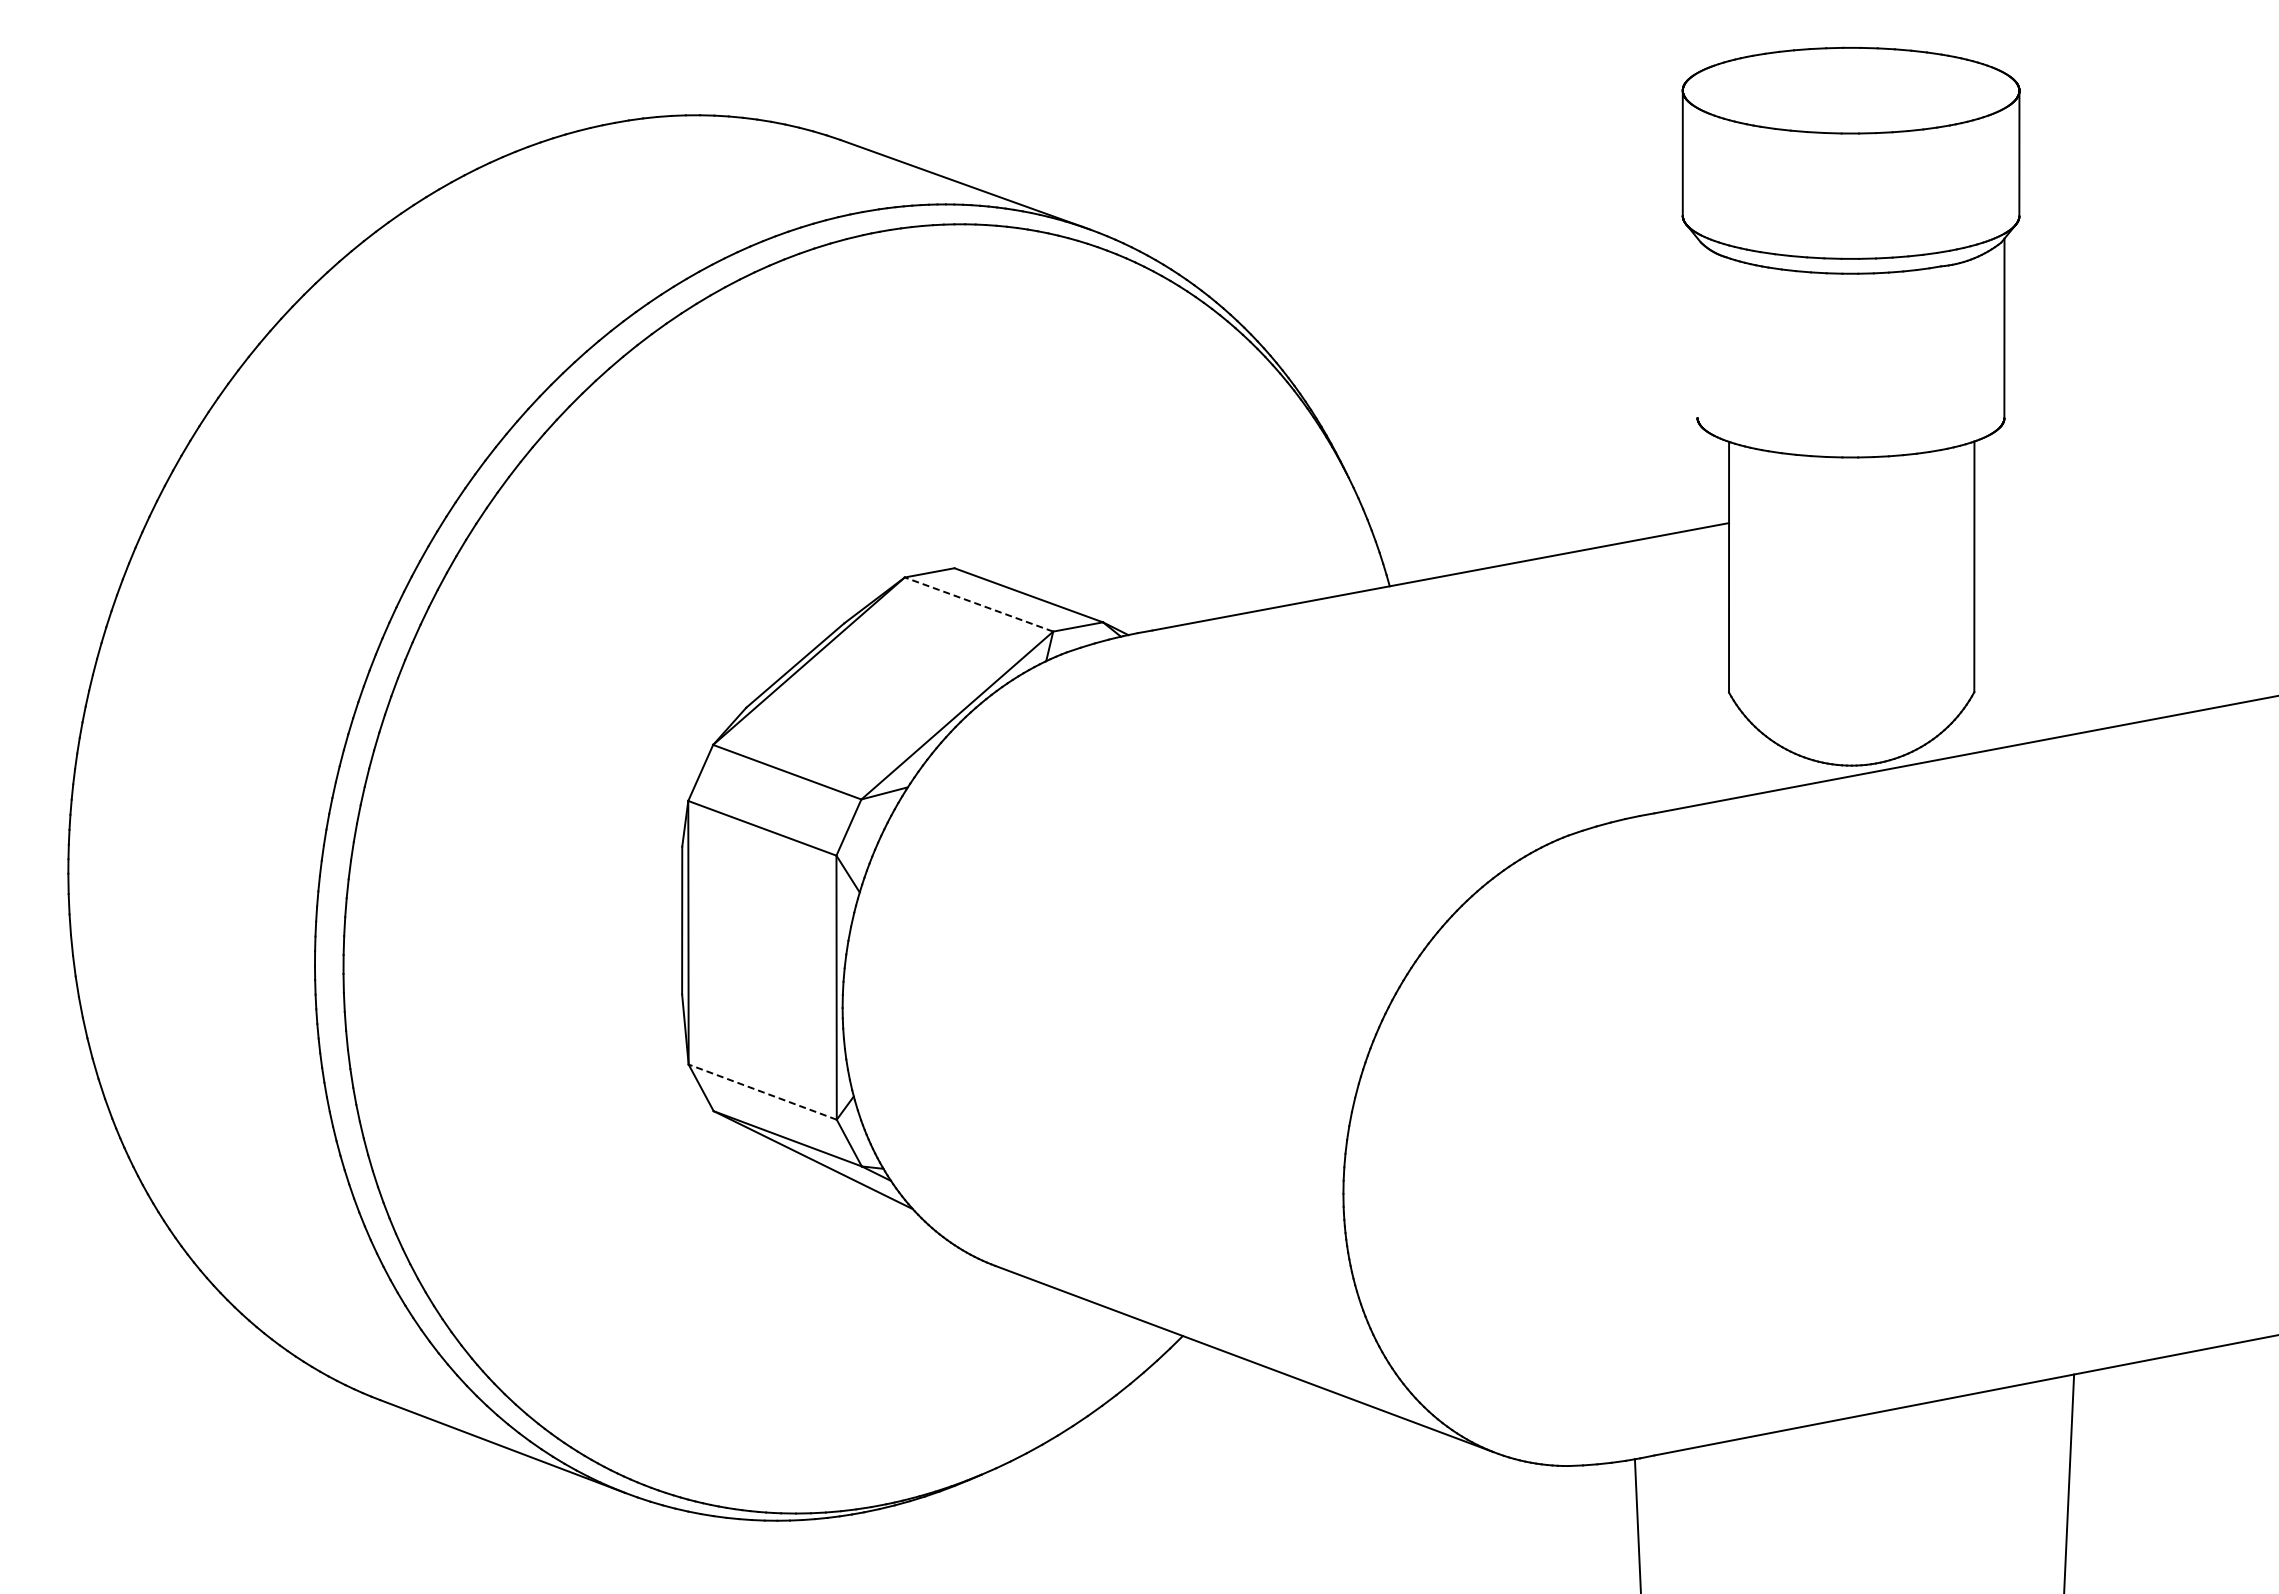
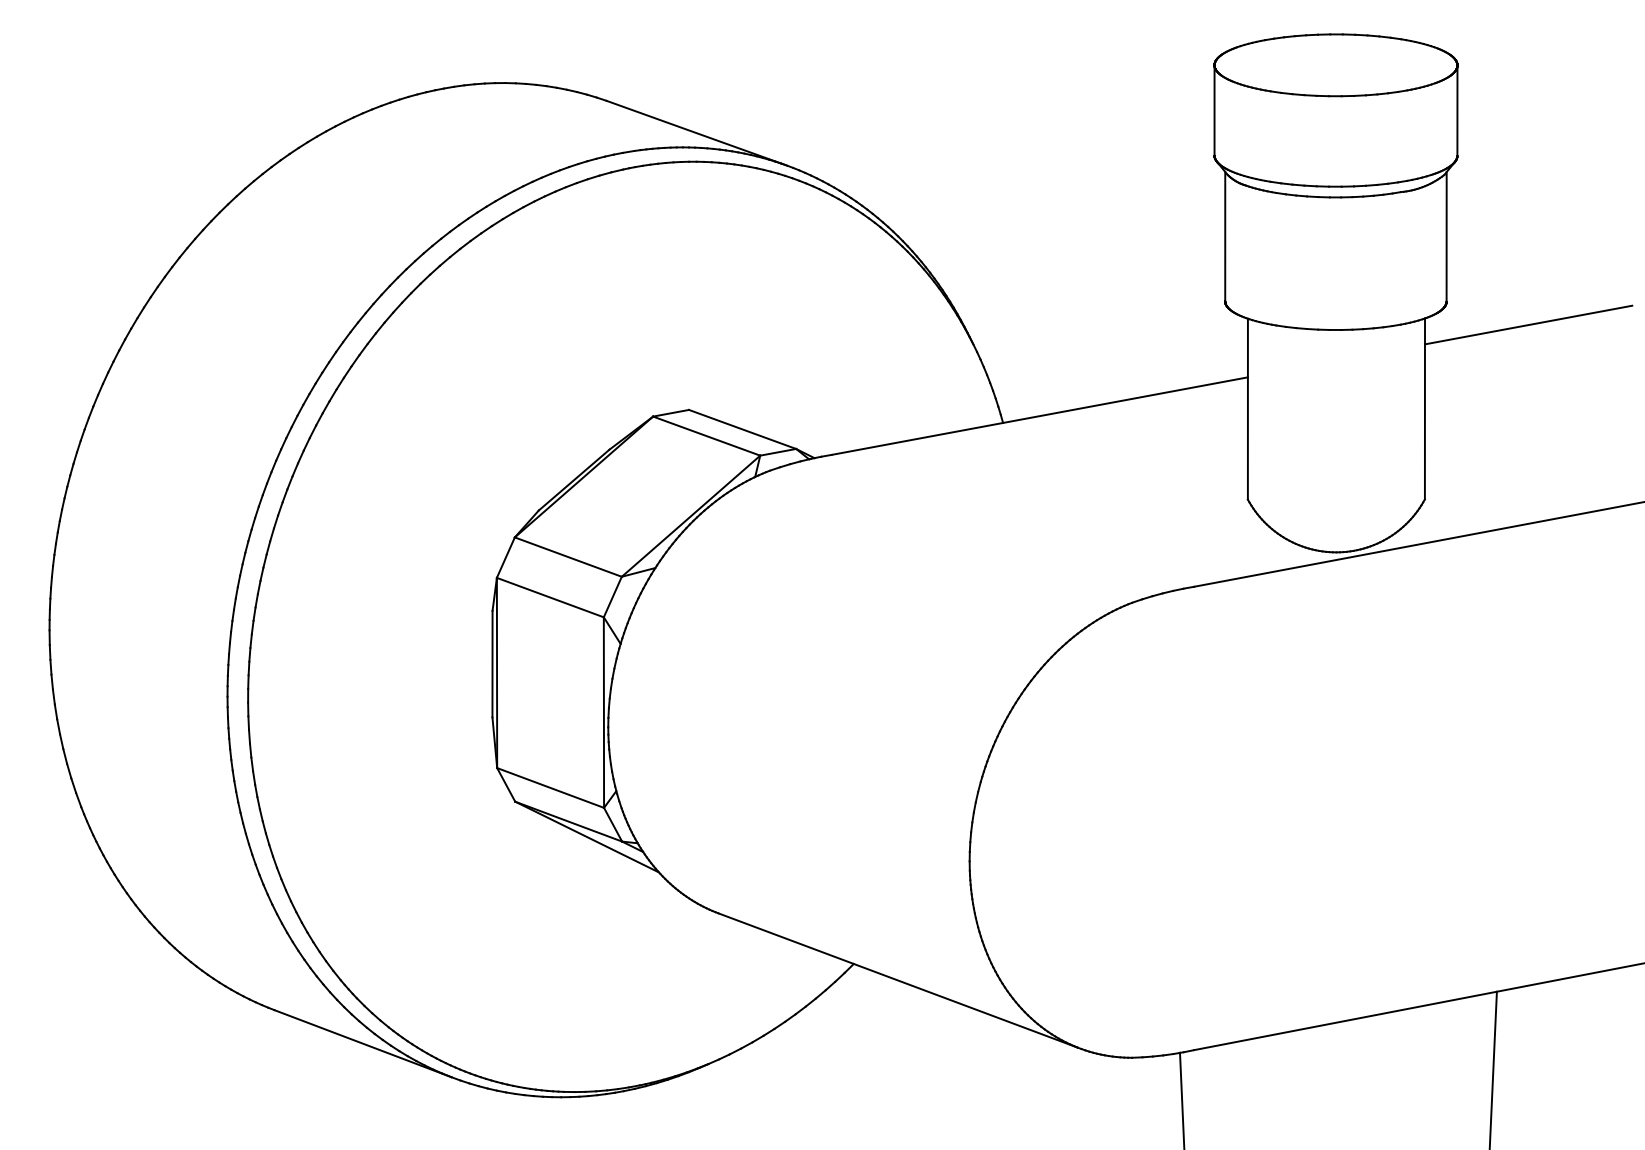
line: (1697, 327) -> (1225, 236), added
line: (2117, 450) -> (1528, 324), added
line: (978, 604) -> (706, 436), dashed -> solid
line: (762, 1091) -> (550, 787), dashed -> solid

